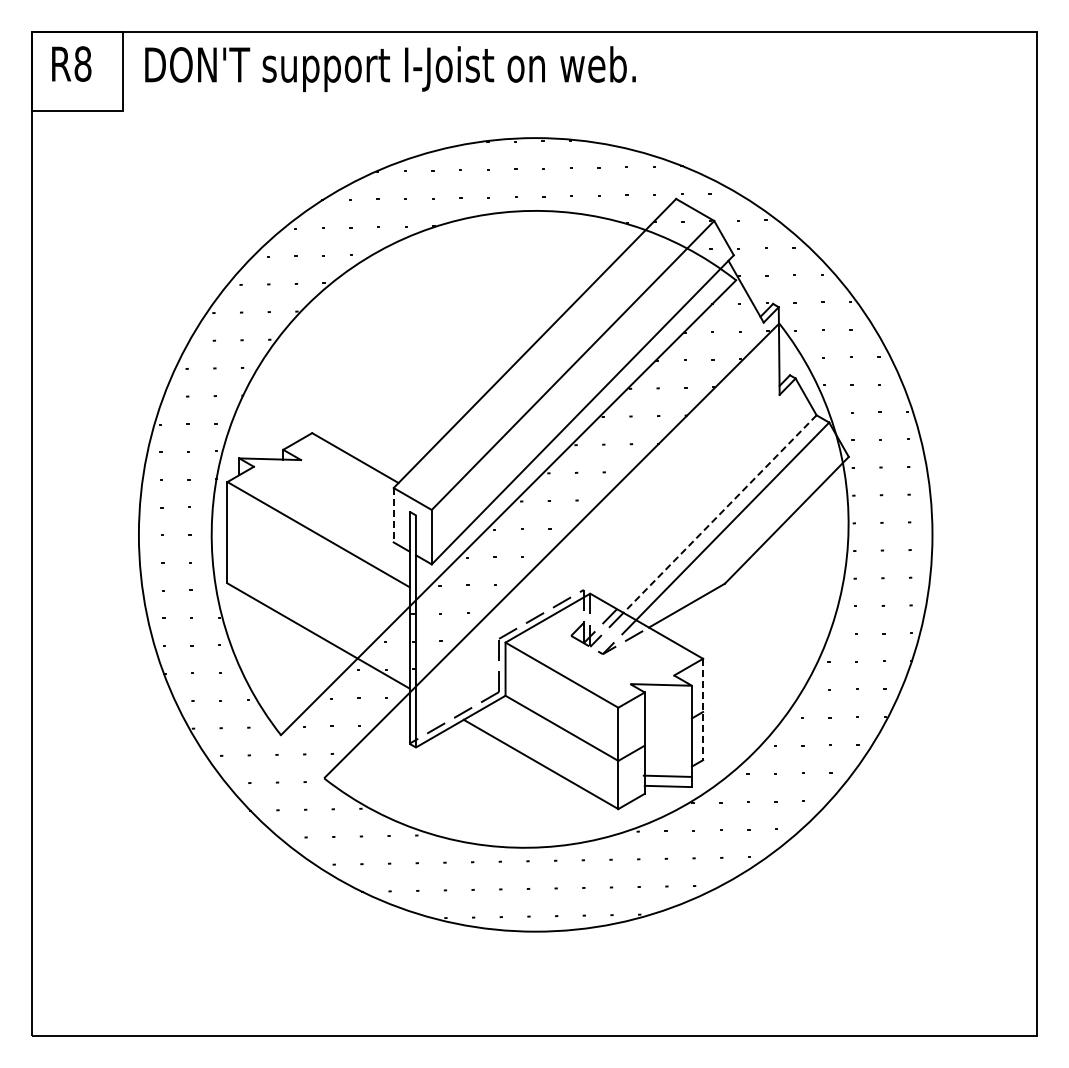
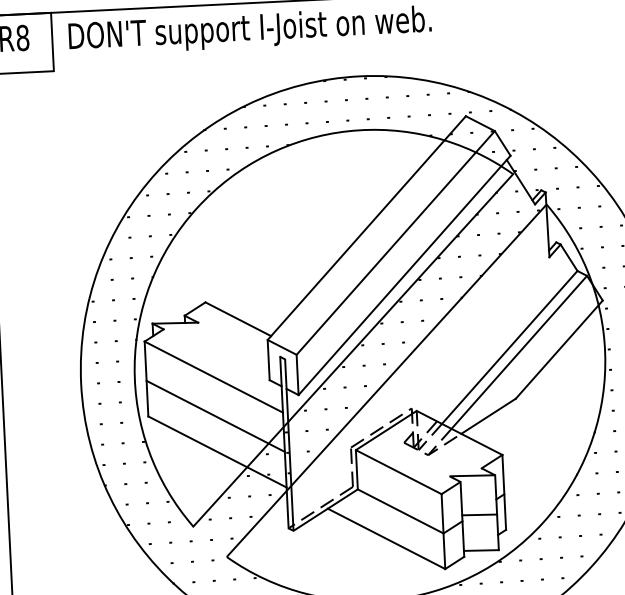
line: (719, 514) -> (509, 347), dashed -> solid
line: (393, 515) -> (268, 360), dashed -> solid
line: (318, 587) -> (215, 416), added
line: (703, 709) -> (504, 492), dashed -> solid
line: (666, 775) -> (478, 514), moved

